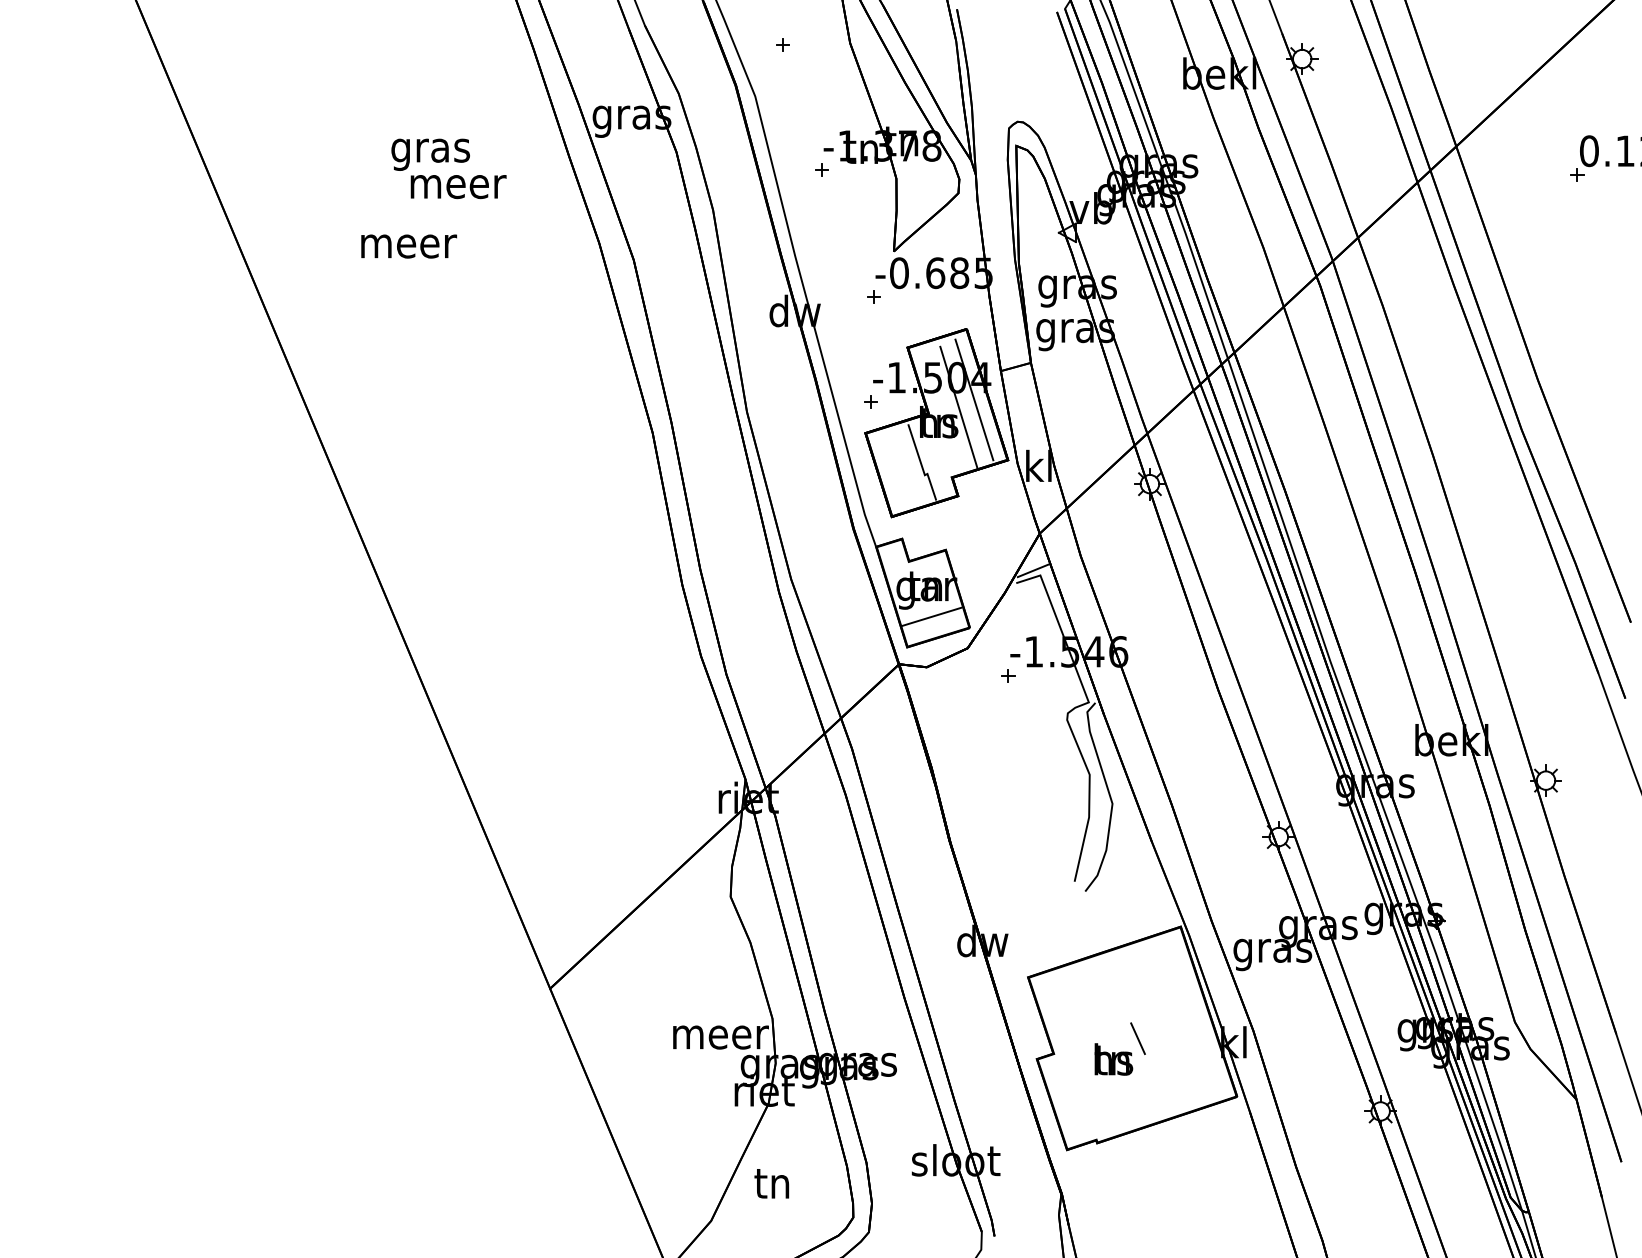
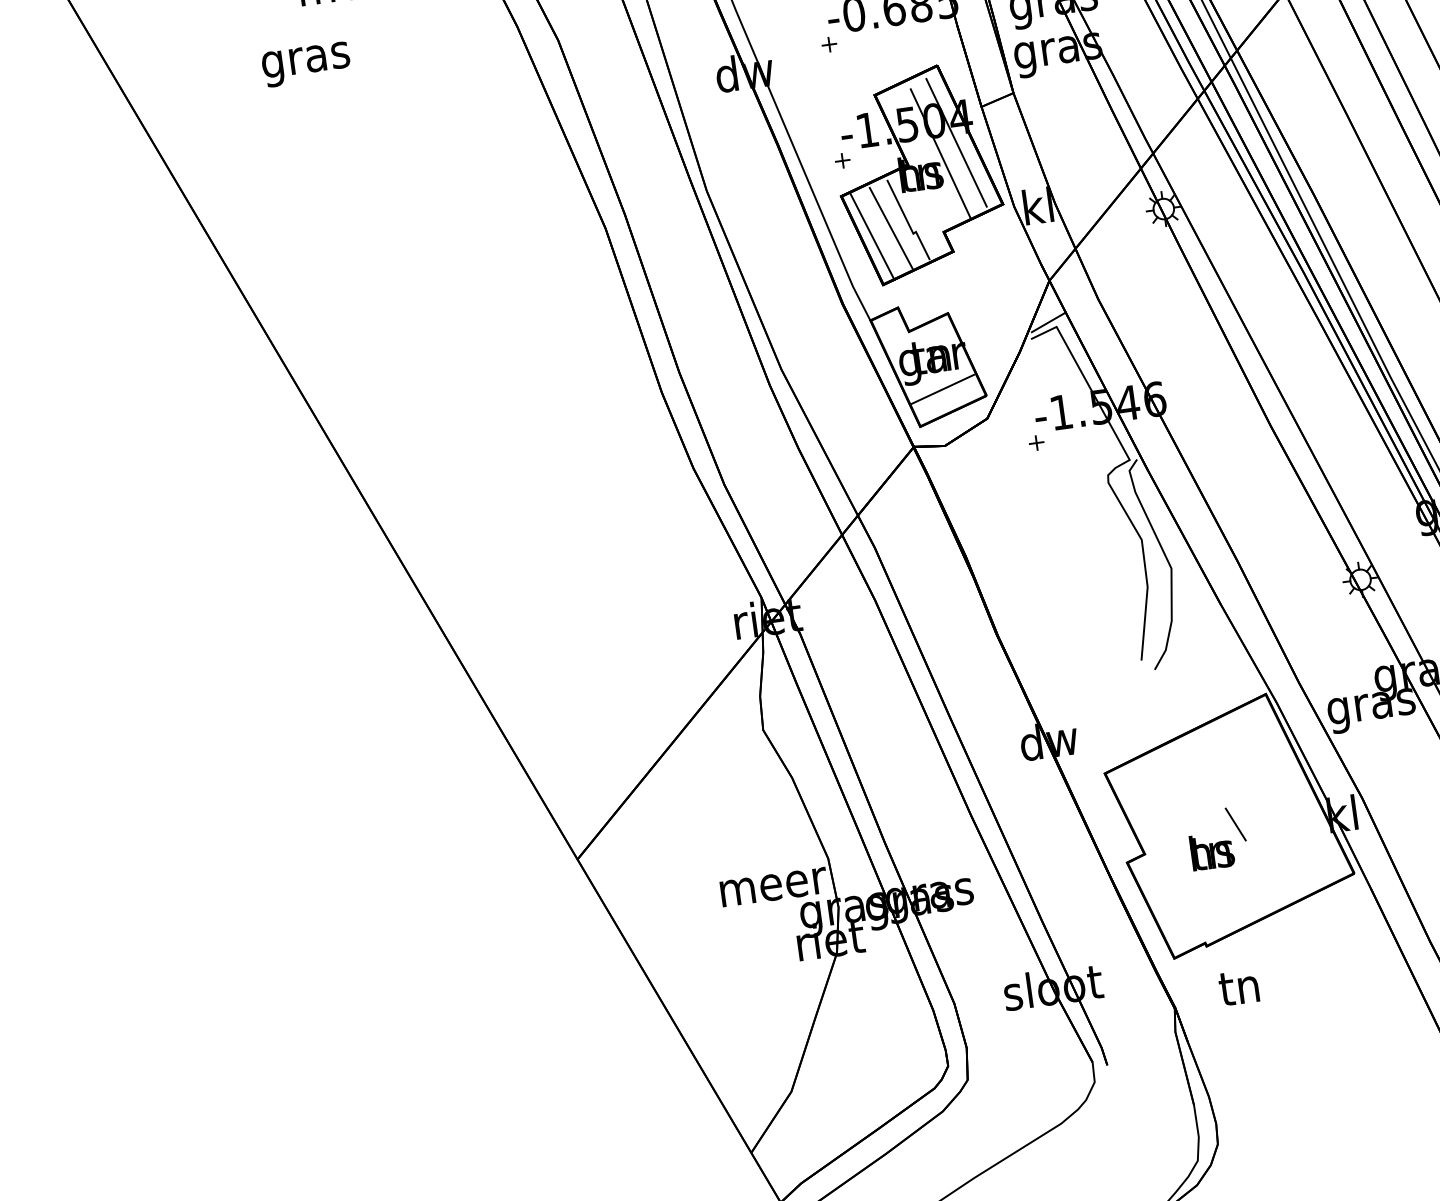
text: (409, 250) -> (308, 64), meer -> gras
line: (905, 468) -> (890, 229), added
line: (888, 472) -> (872, 236), added
text: (771, 1183) -> (1238, 987), moved

